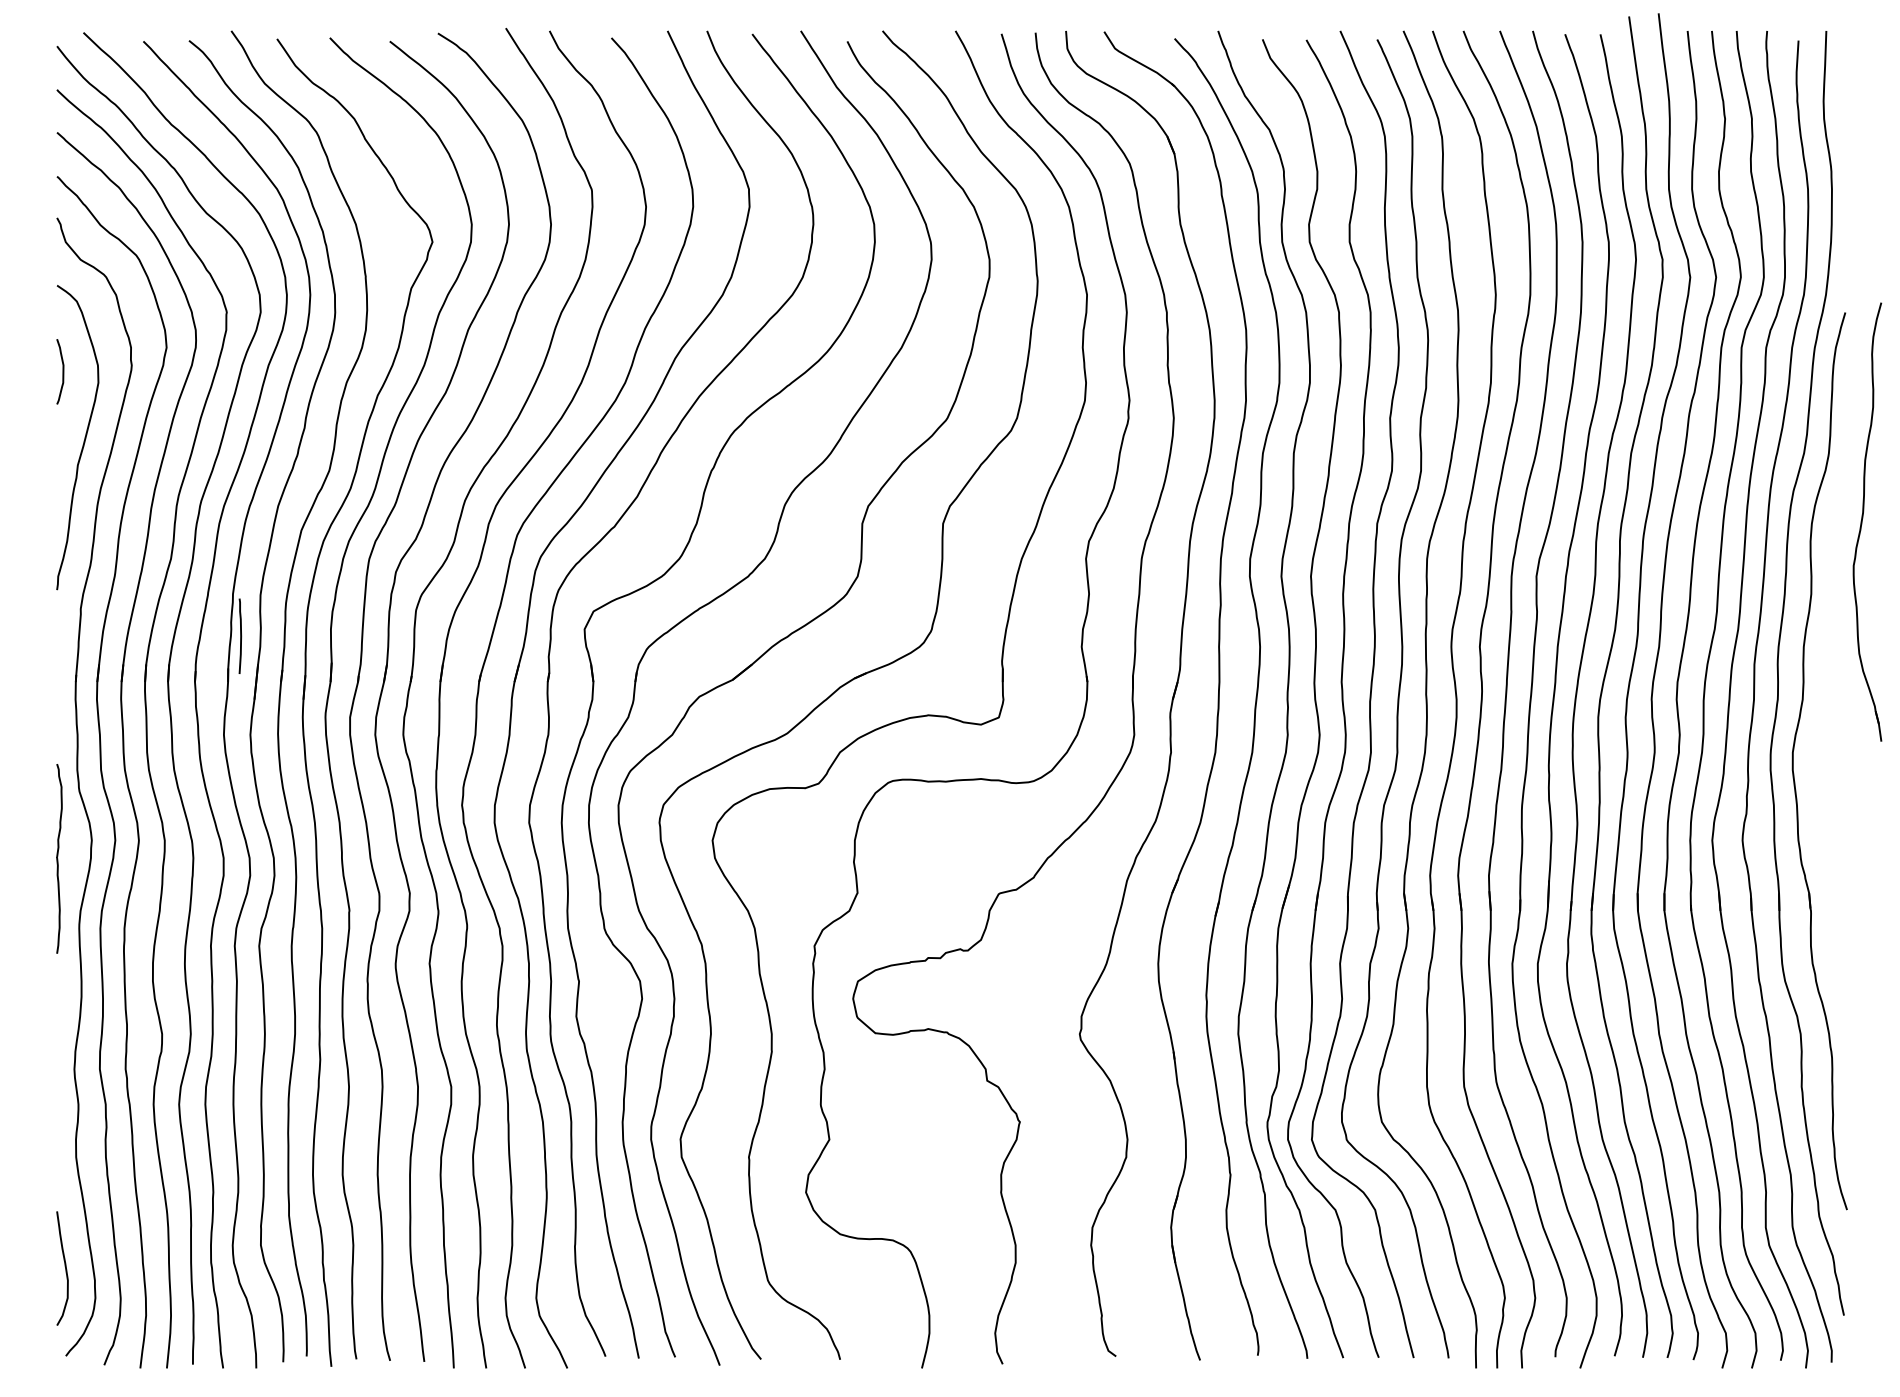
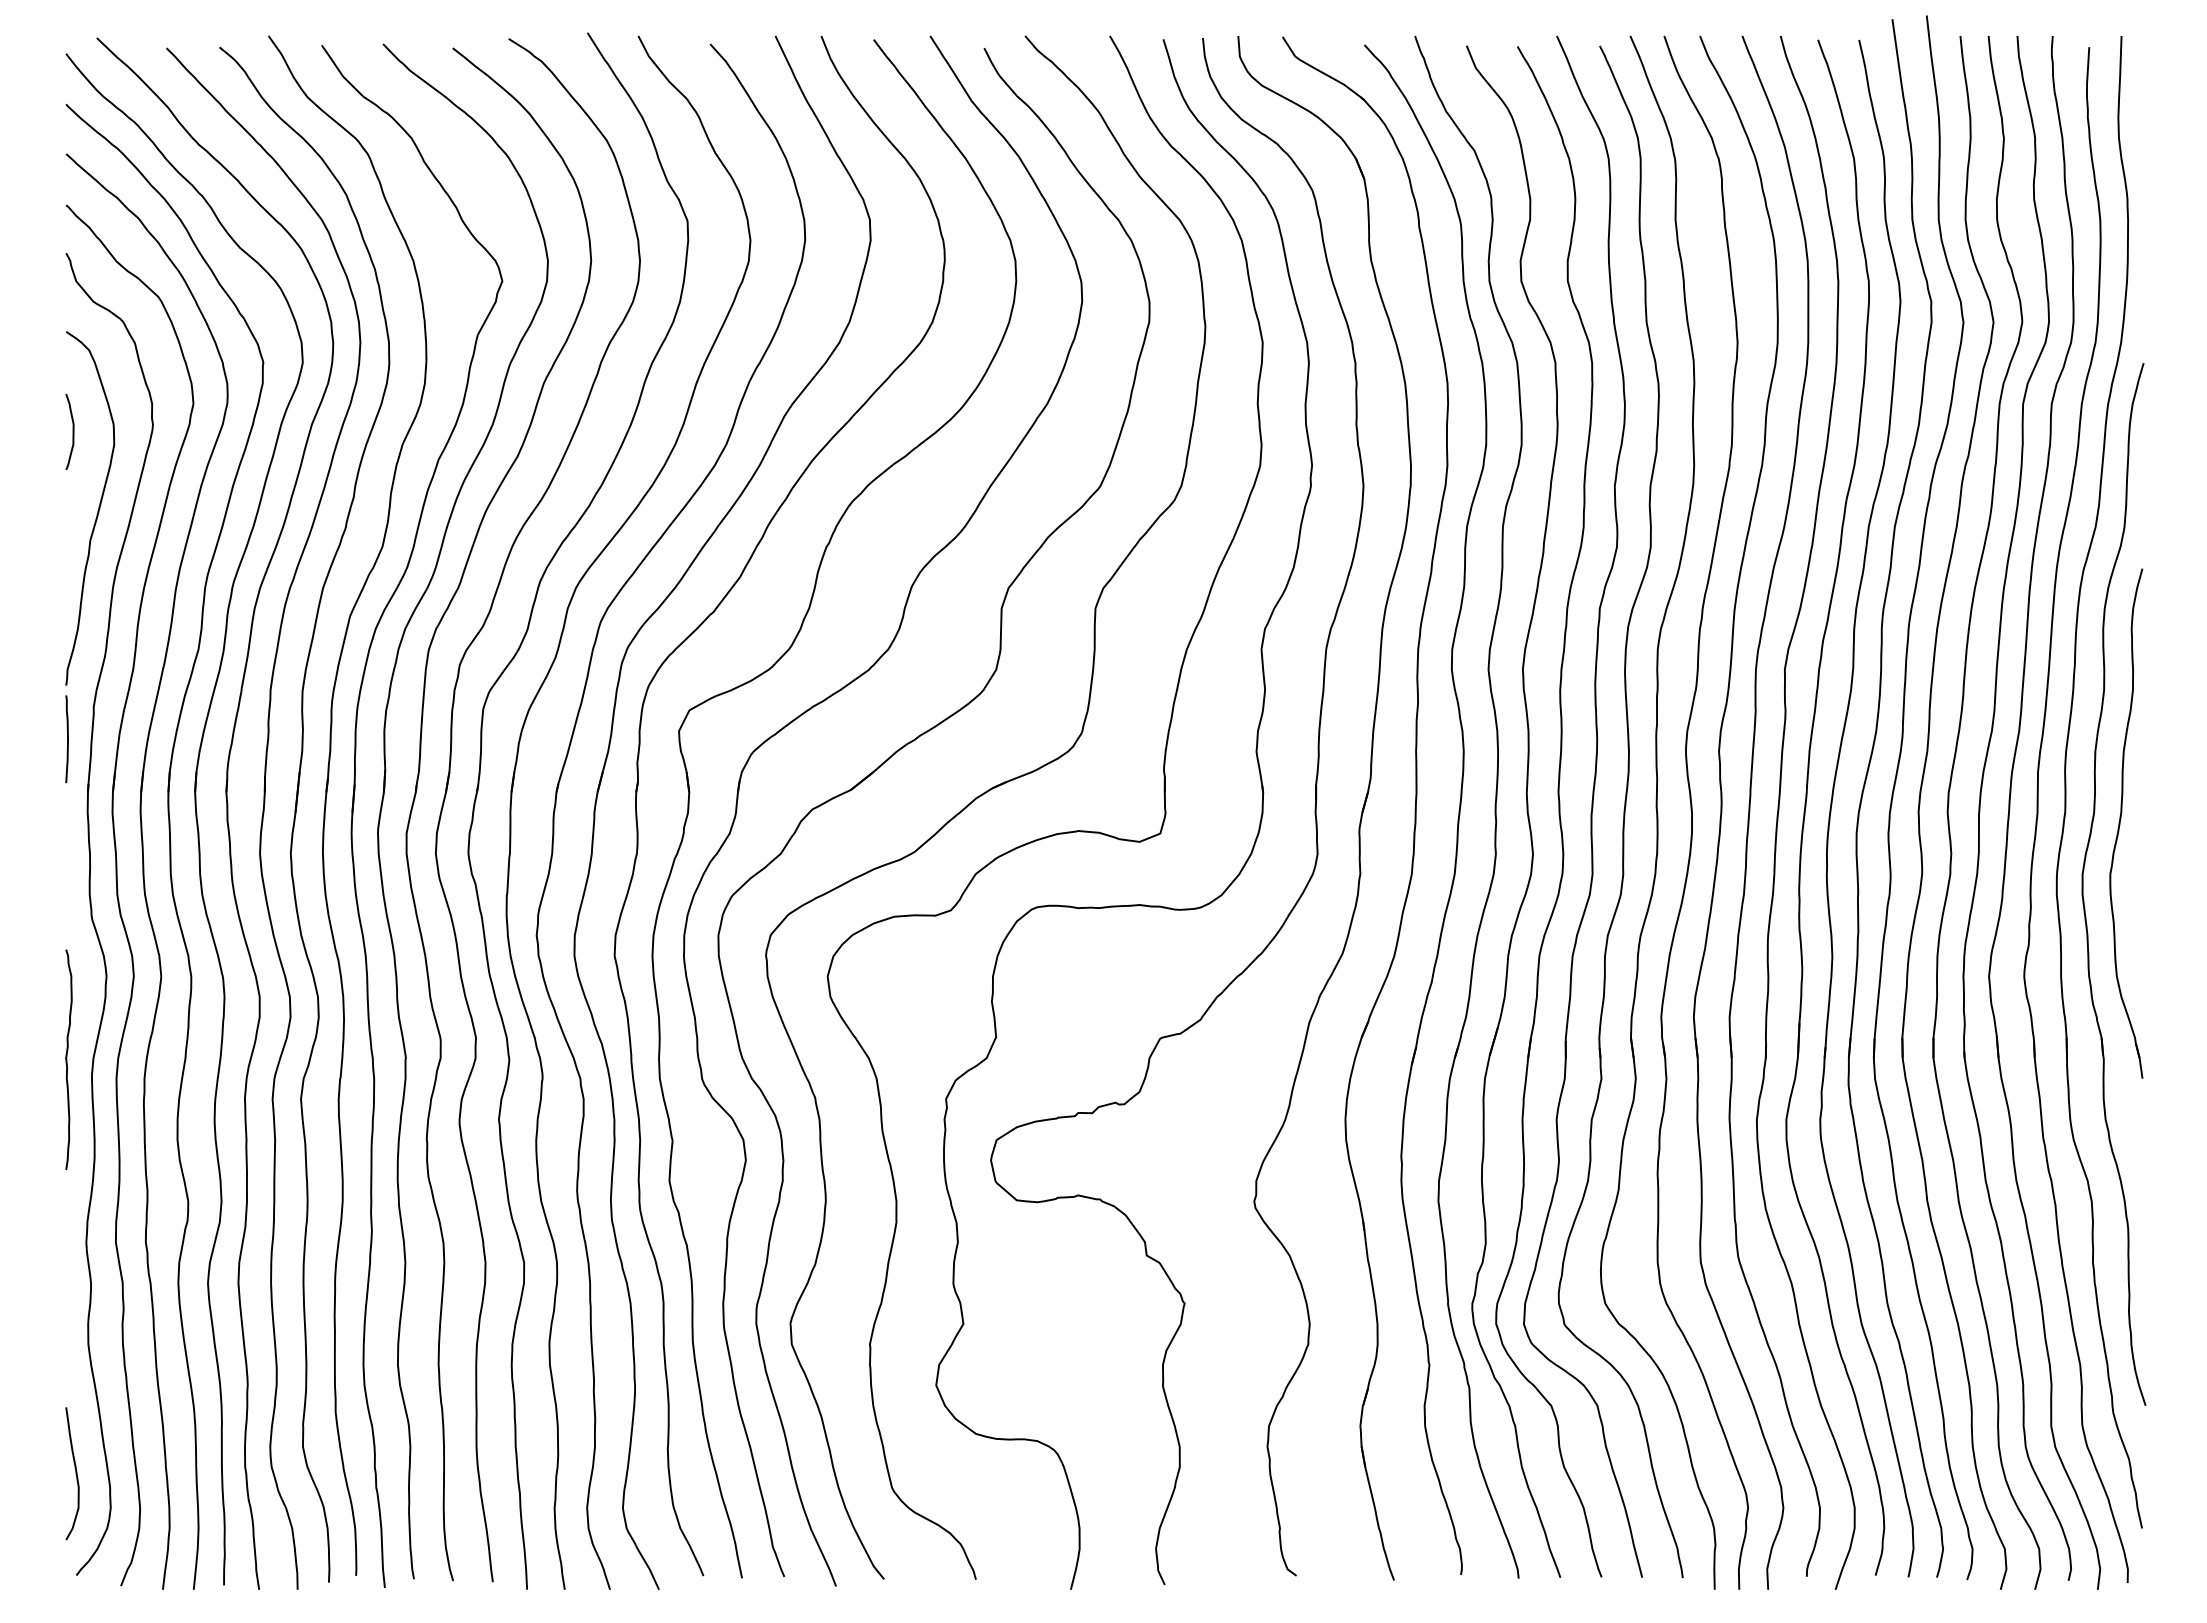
part: (1867, 522) -> (2126, 823), moved
line: (240, 636) -> (67, 739), moved
part: (59, 858) -> (68, 1059), moved

